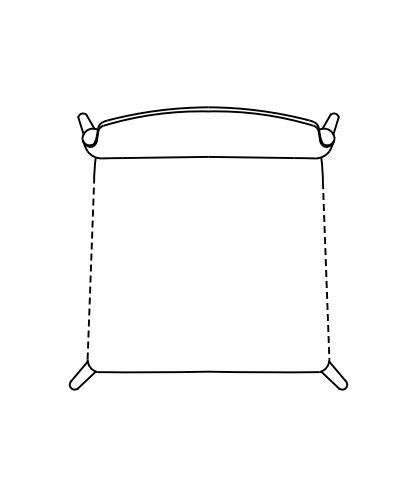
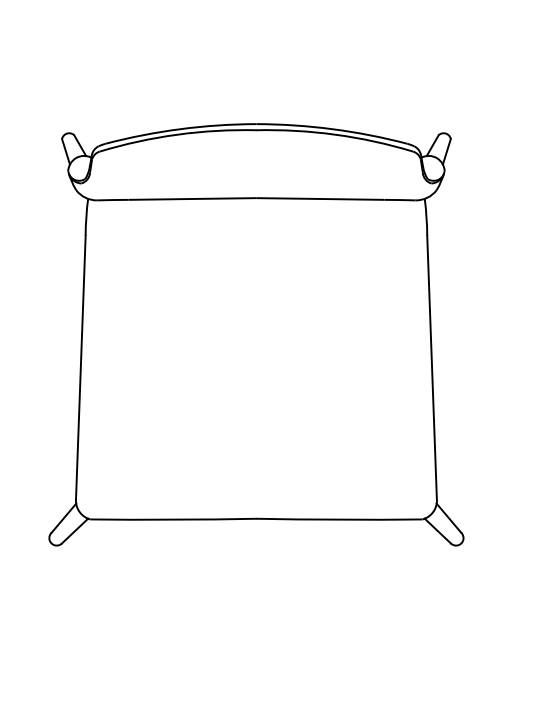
line: (90, 270) -> (80, 367), dashed -> solid
line: (326, 270) -> (432, 367), dashed -> solid

